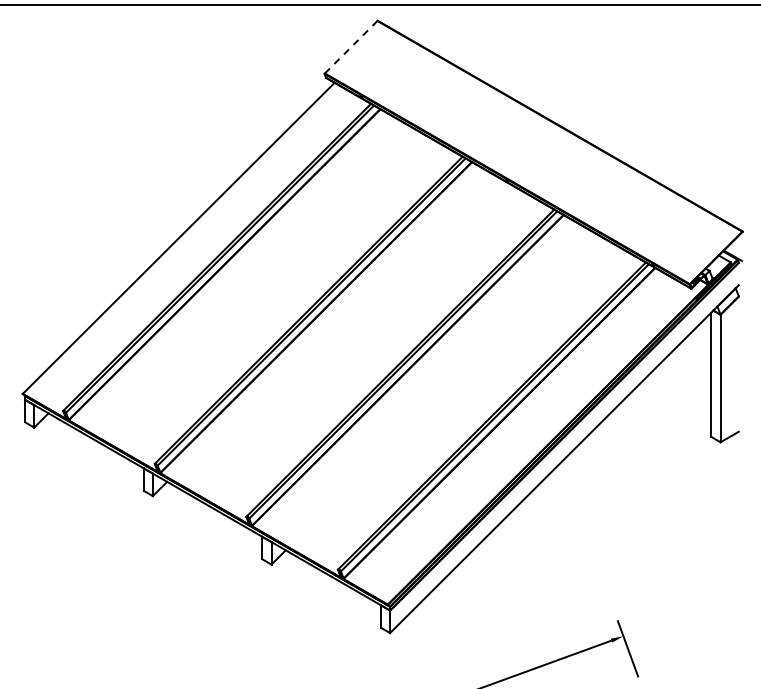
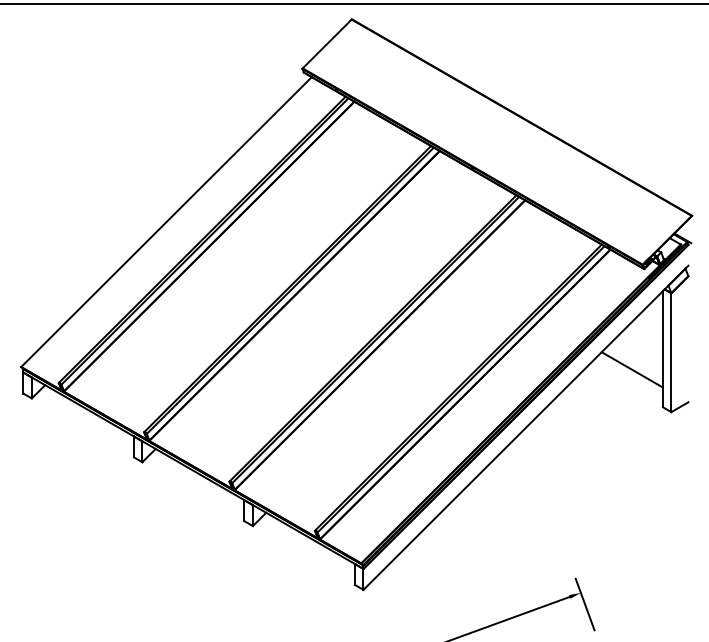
line: (351, 46) -> (327, 43), dashed -> solid
line: (678, 396) -> (632, 369), added

